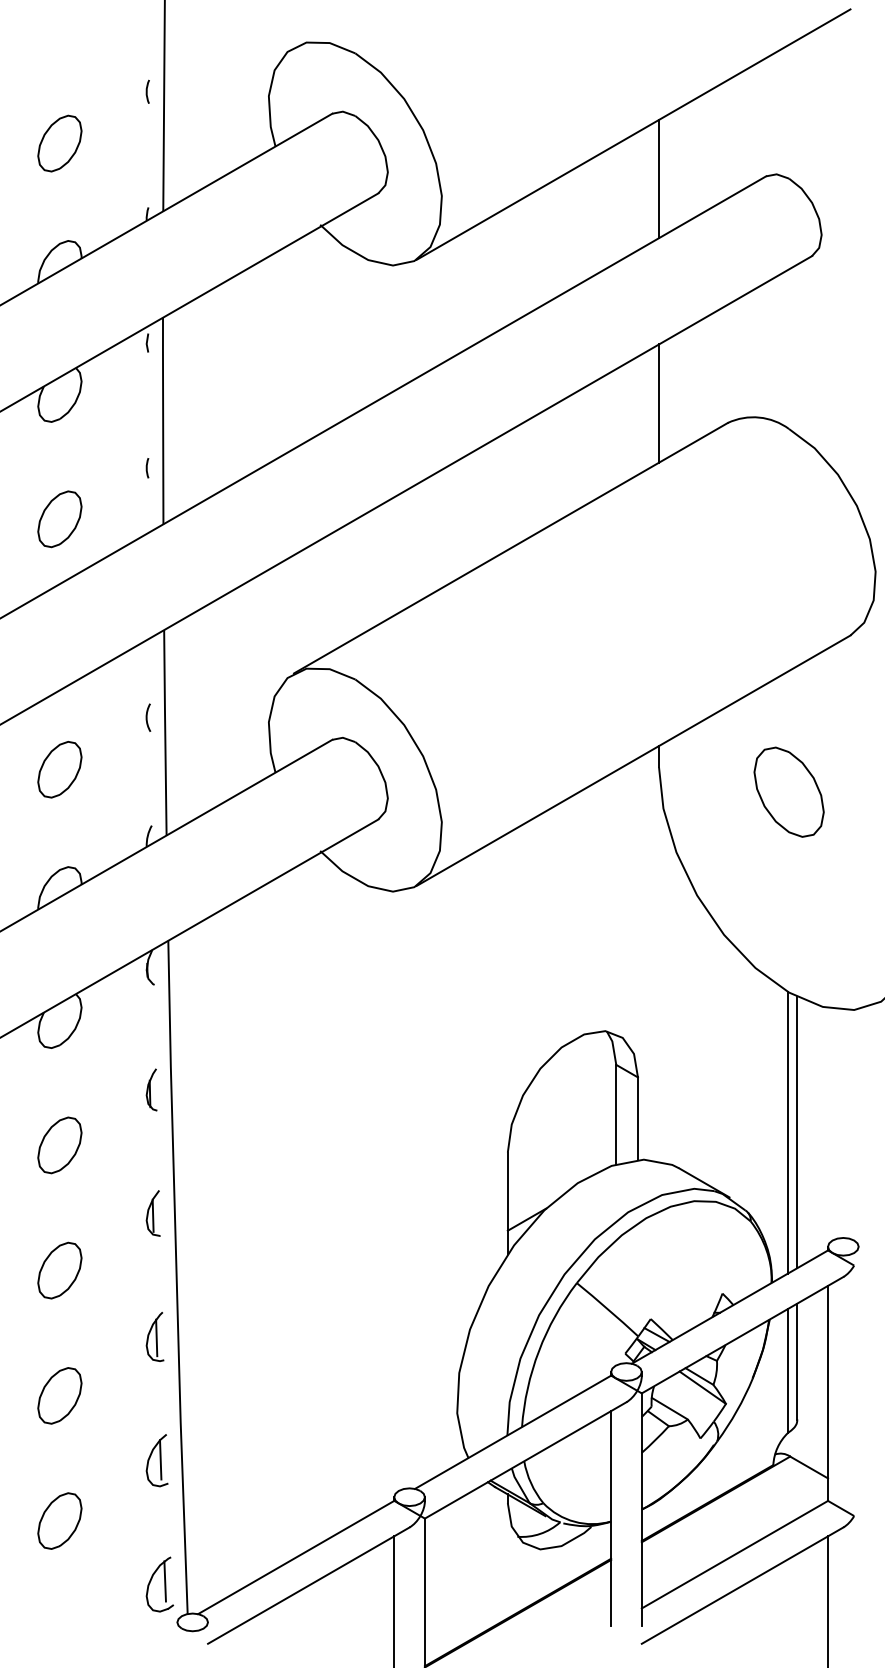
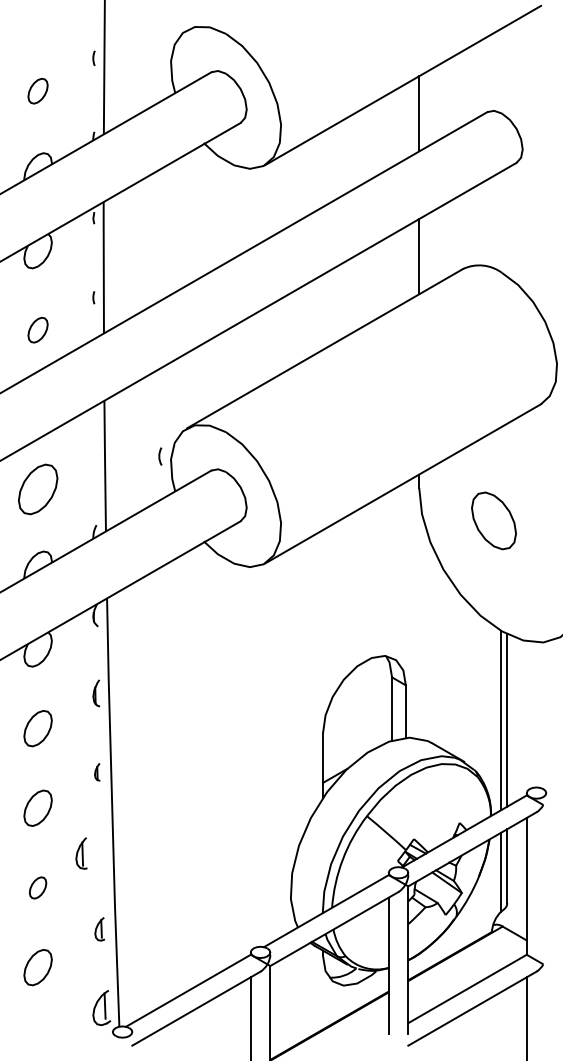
part: (58, 142) -> (37, 90), size x0.7
part: (58, 518) -> (37, 329), size x0.7
arc: (148, 717) -> (160, 456), moved
part: (58, 769) -> (37, 489), size x1.4
part: (788, 791) -> (493, 520), moved
part: (153, 1214) -> (97, 772), size x0.6
part: (154, 1337) -> (81, 853), moved
part: (58, 1395) -> (37, 887), size x0.6
part: (156, 1461) -> (99, 929), size x0.7

